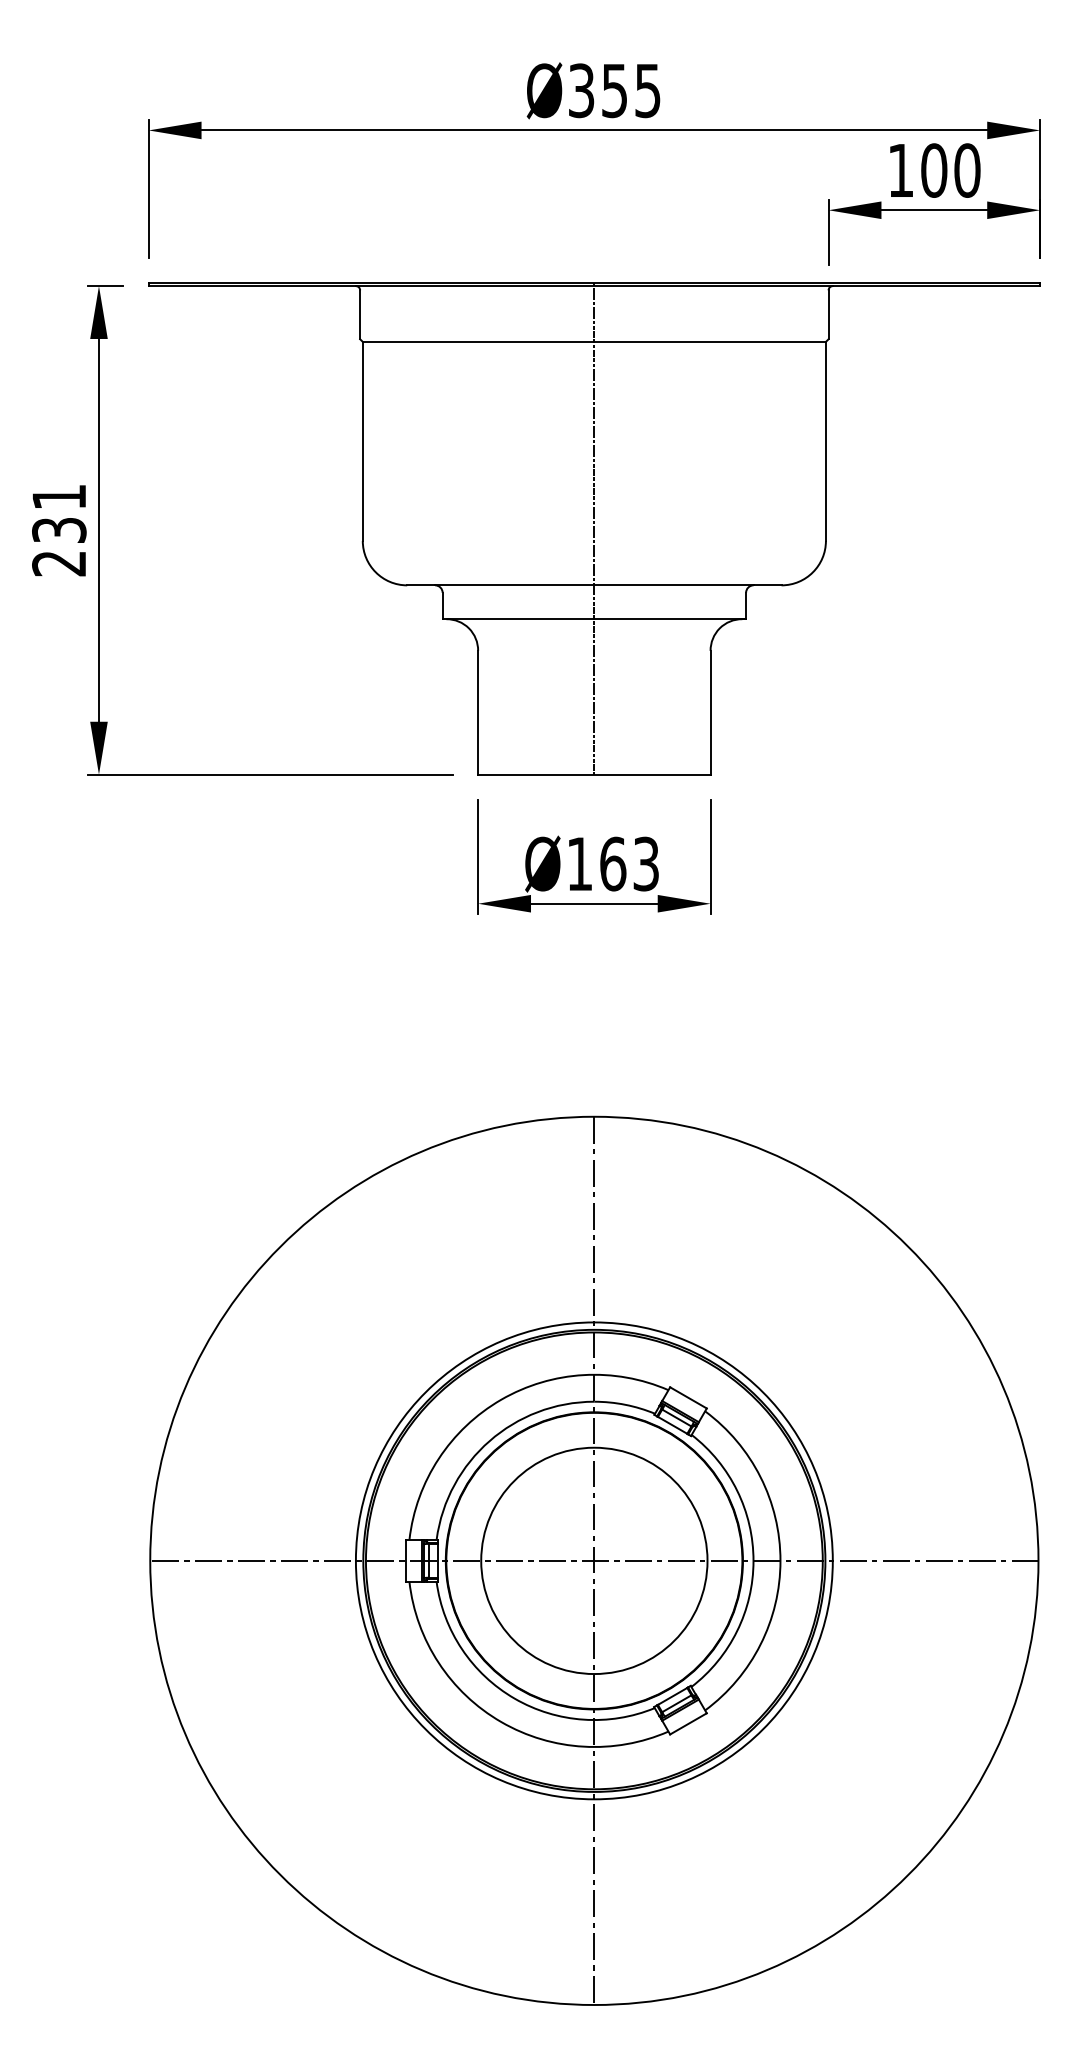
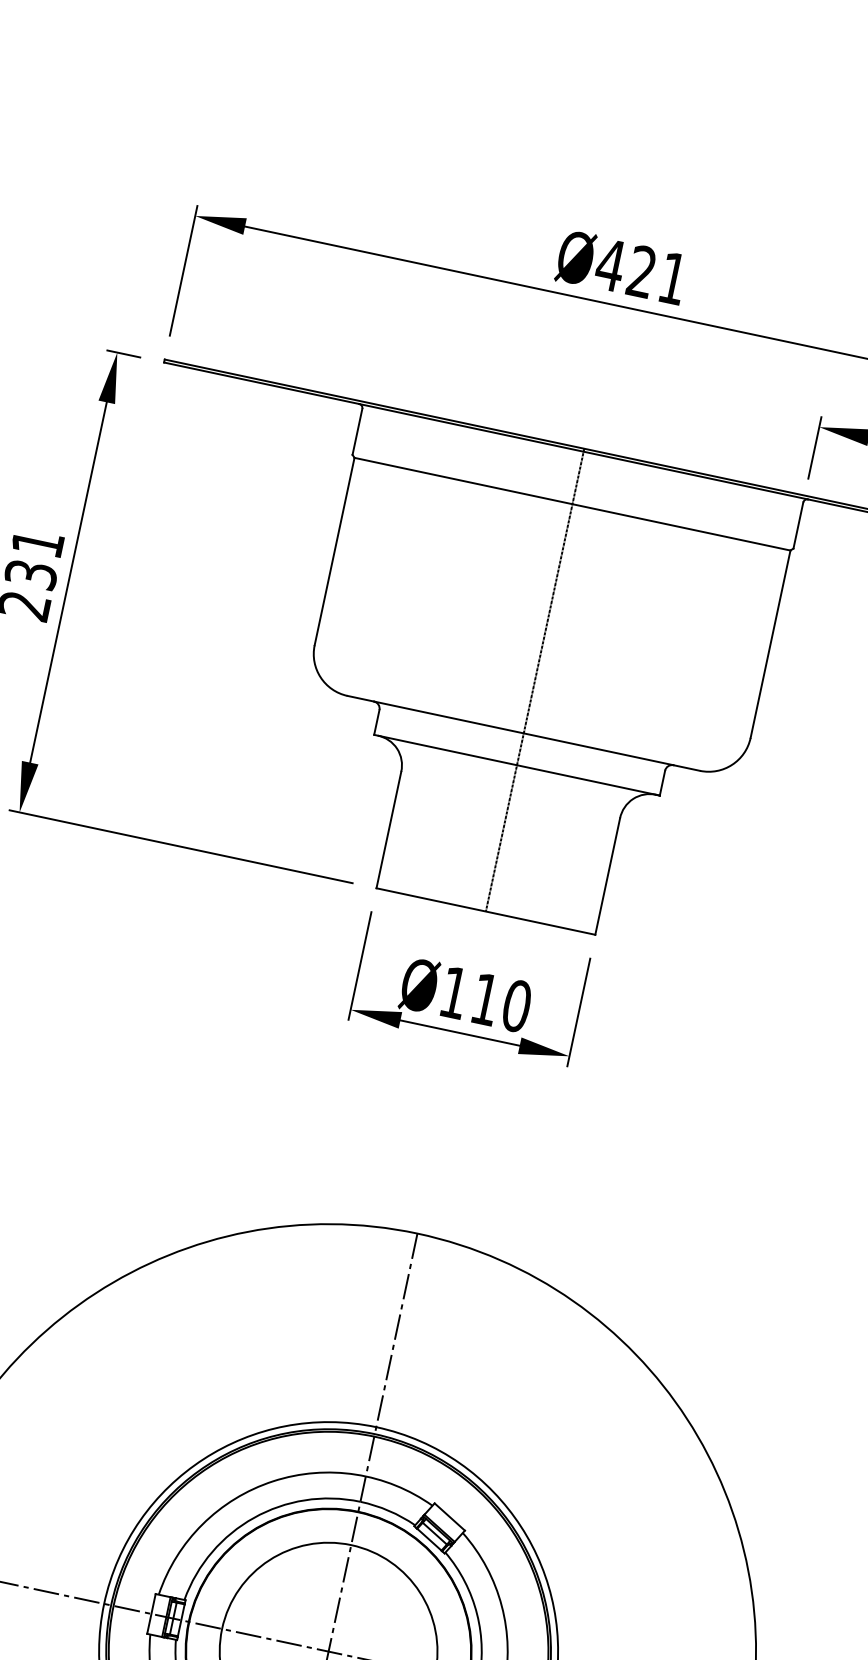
text: (613, 90) -> (640, 271), Ø355 -> Ø421
text: (629, 863) -> (501, 1002), Ø163 -> Ø110

